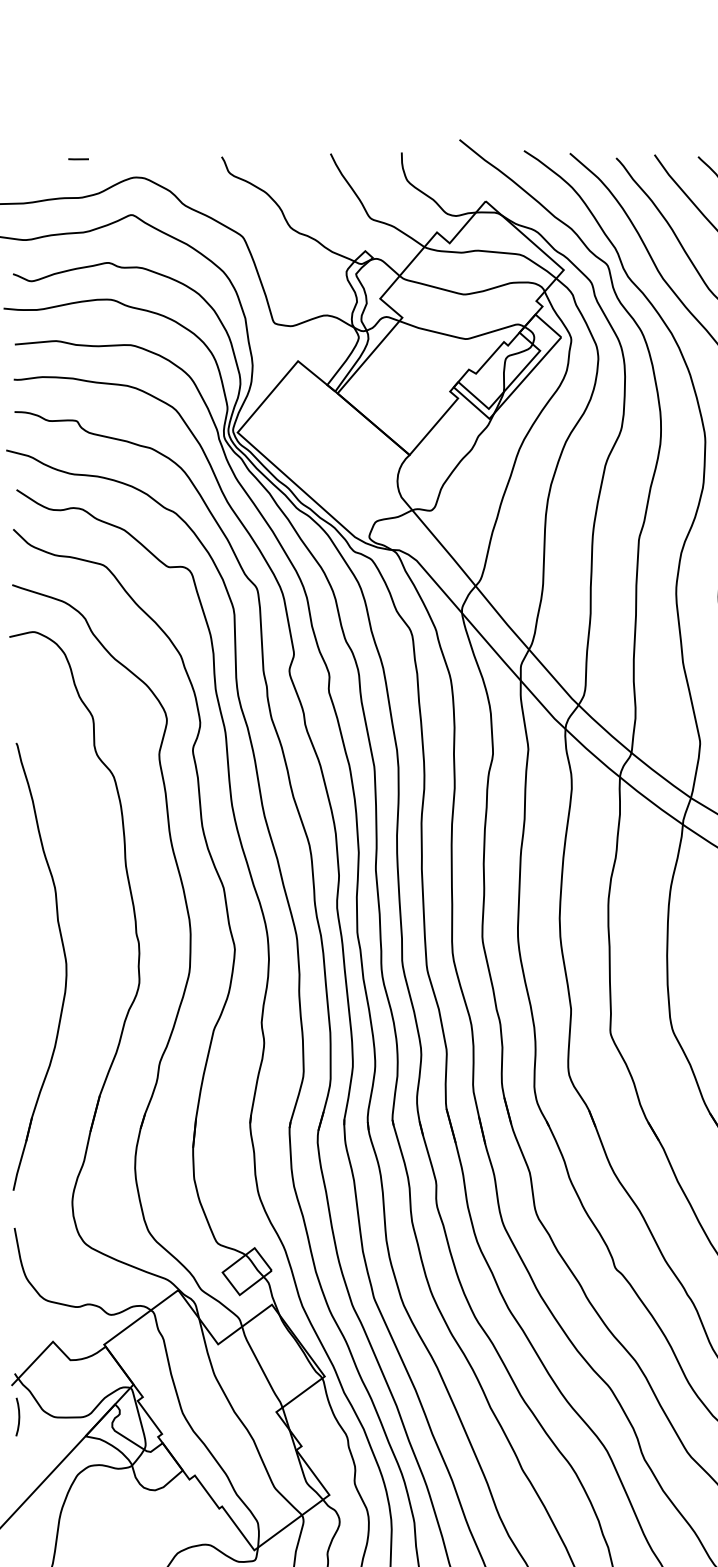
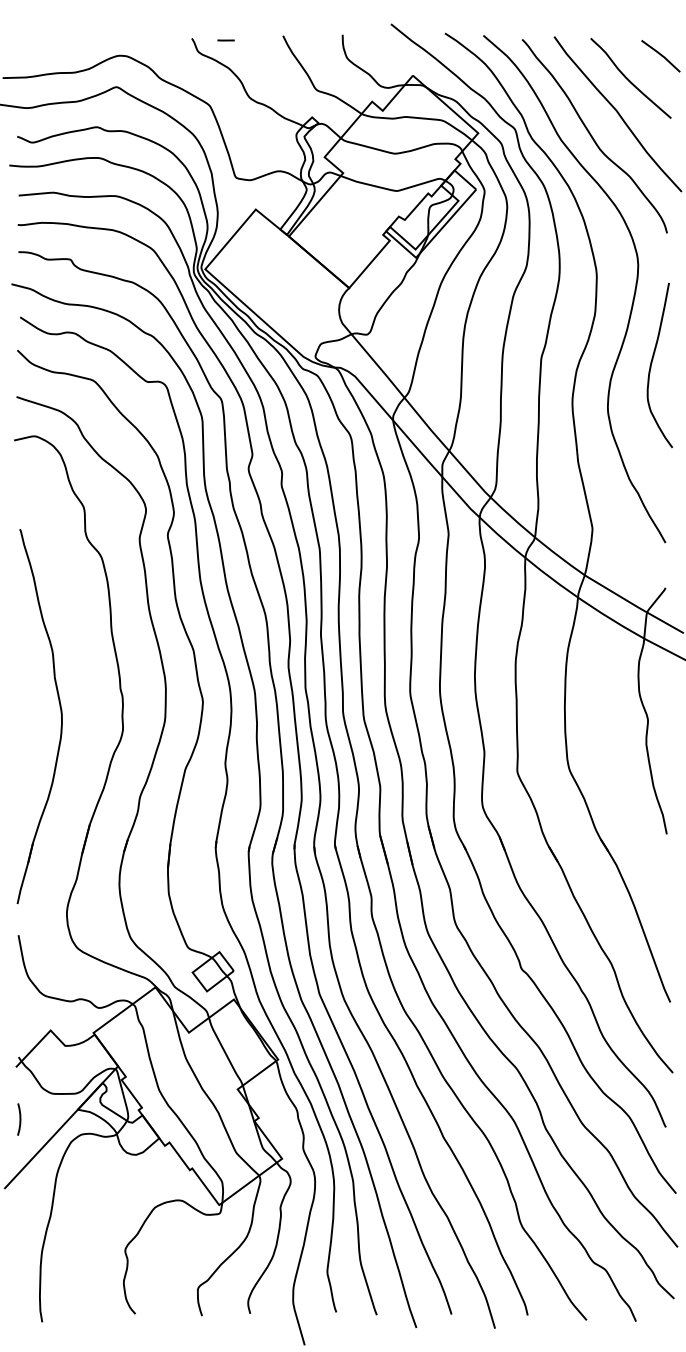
line: (77, 159) -> (225, 40), moved
curve: (18, 1417) -> (19, 1119), moved

